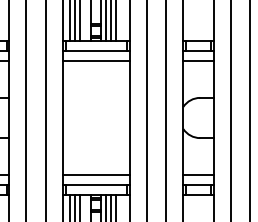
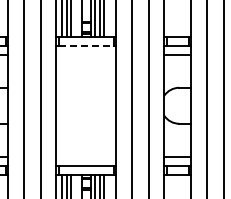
line: (96, 50) -> (86, 45), solid -> dashed
line: (96, 60) -> (86, 54), removed
line: (96, 174) -> (86, 156), removed

